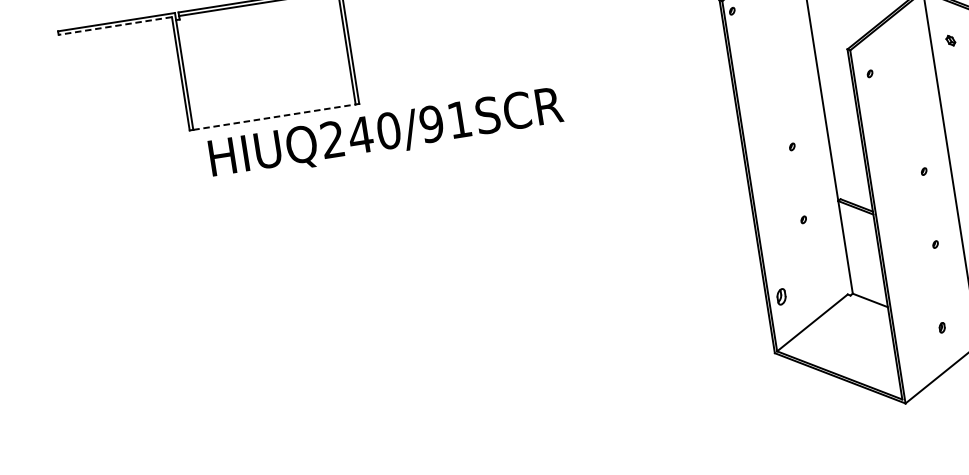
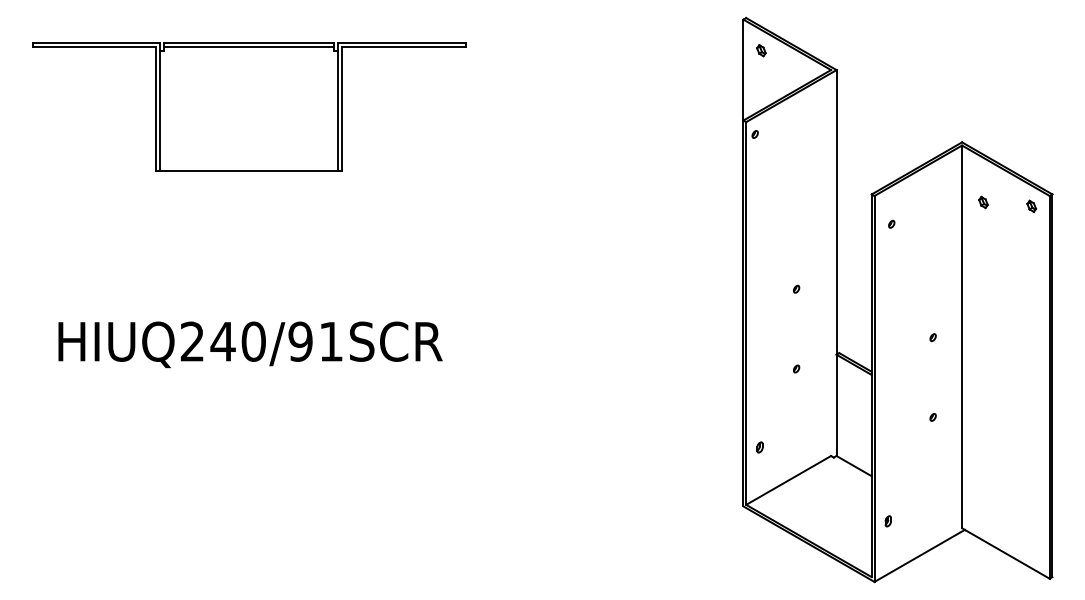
line: (115, 26) -> (94, 47), dashed -> solid
line: (274, 117) -> (249, 171), dashed -> solid
text: (386, 133) -> (250, 344), moved
part: (781, 296) -> (759, 447), size x0.62
part: (941, 328) -> (887, 521), moved

